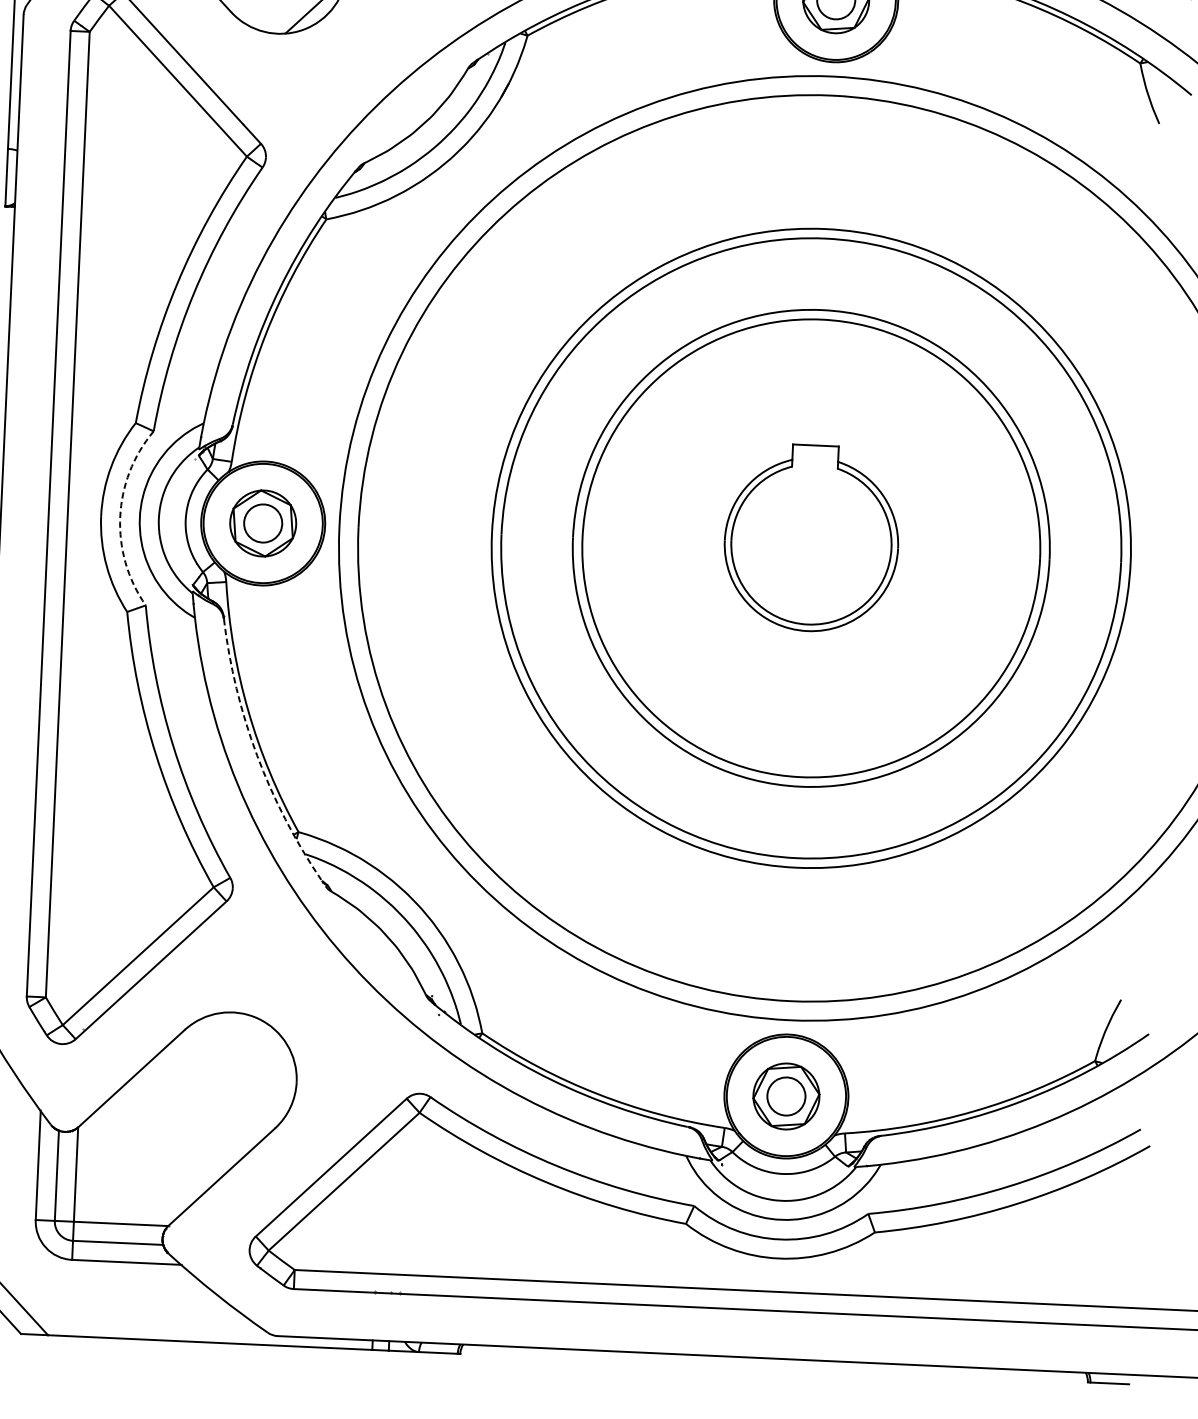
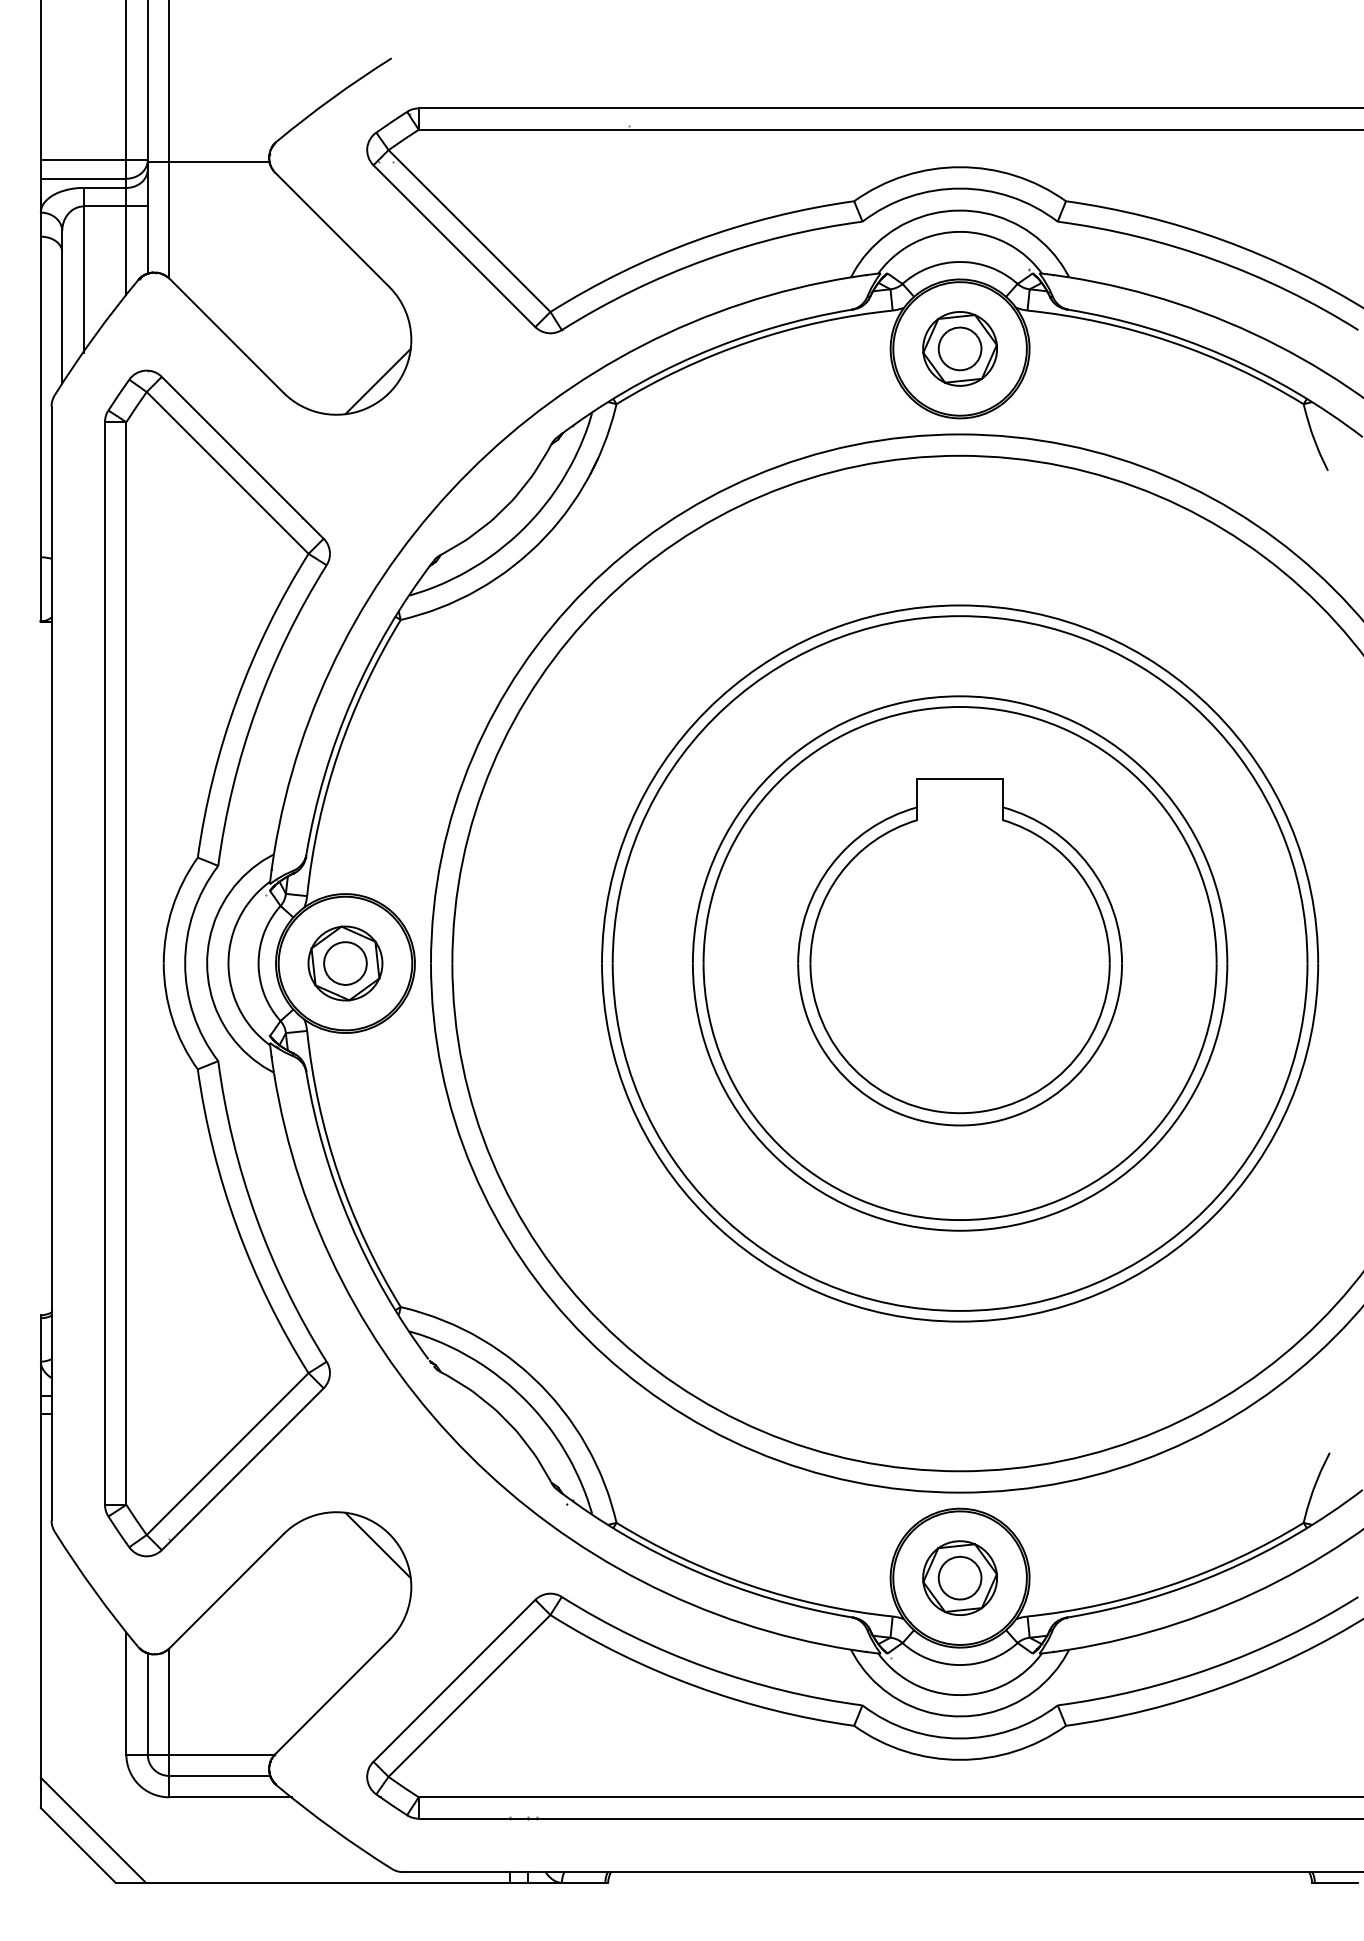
arc: (120, 517) -> (185, 963), dashed -> solid
part: (811, 538) -> (959, 952), size x1.67
arc: (257, 755) -> (350, 1223), dashed -> solid
line: (268, 1043) -> (377, 1545), added

